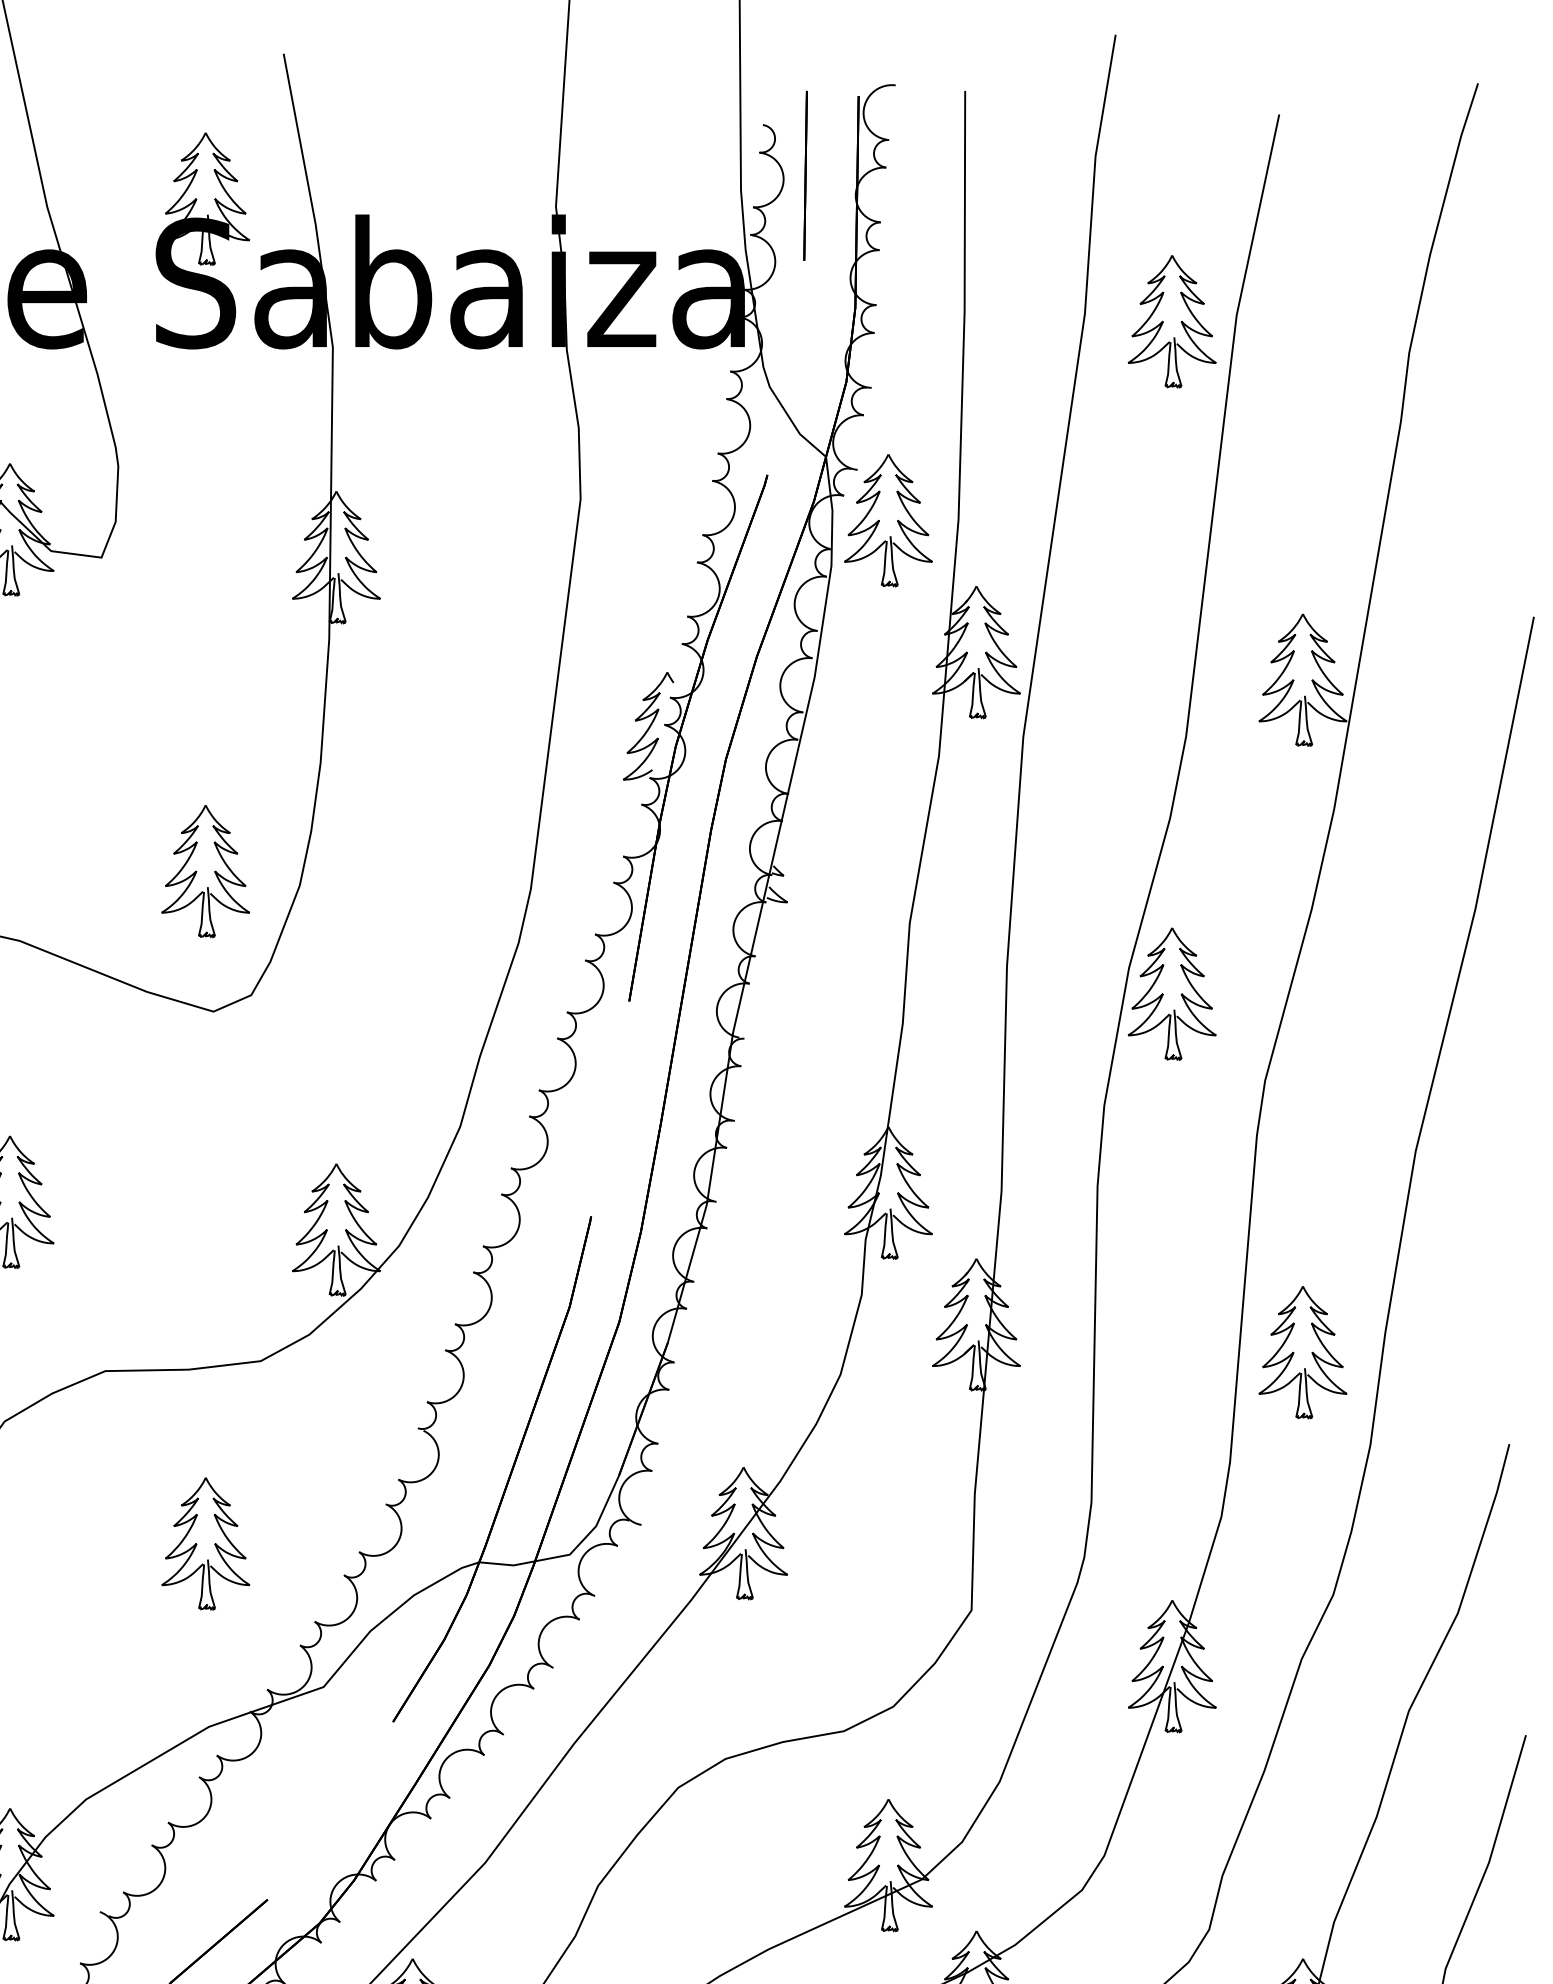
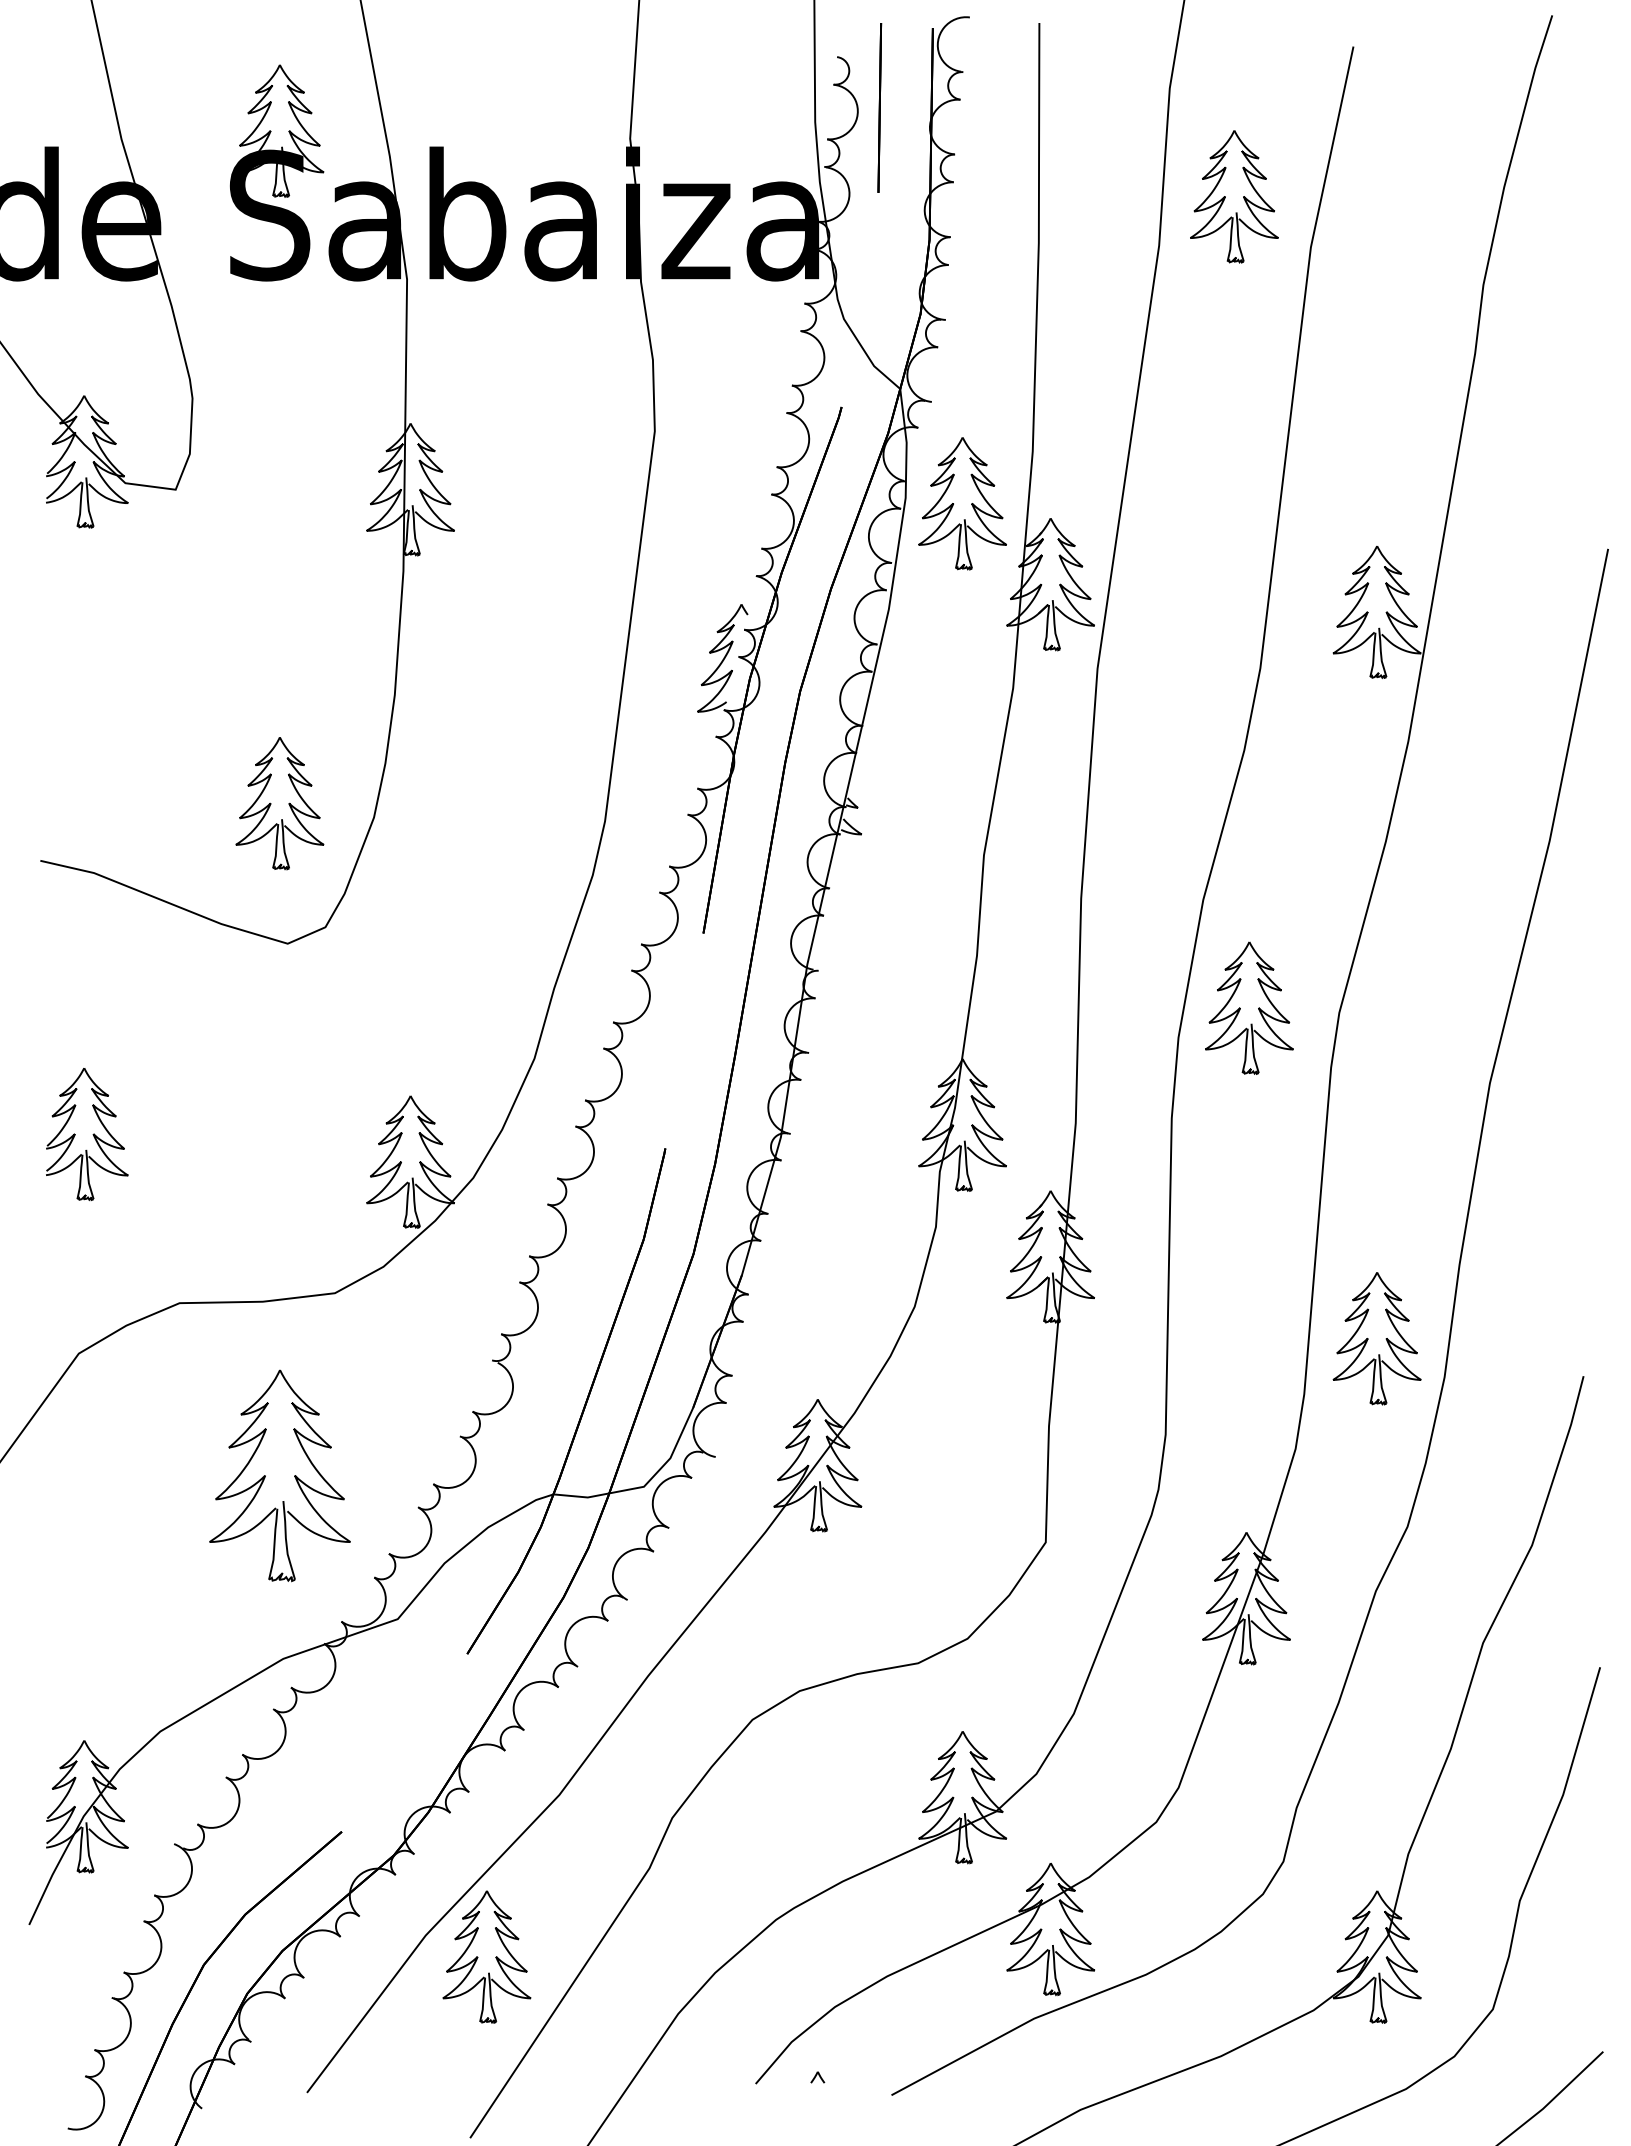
part: (1172, 321) -> (1234, 196), moved
part: (888, 520) -> (962, 503), moved
part: (1172, 993) -> (1249, 1007), moved
part: (1302, 1352) -> (1376, 1338), moved
part: (205, 1543) -> (279, 1475), size x1.6

